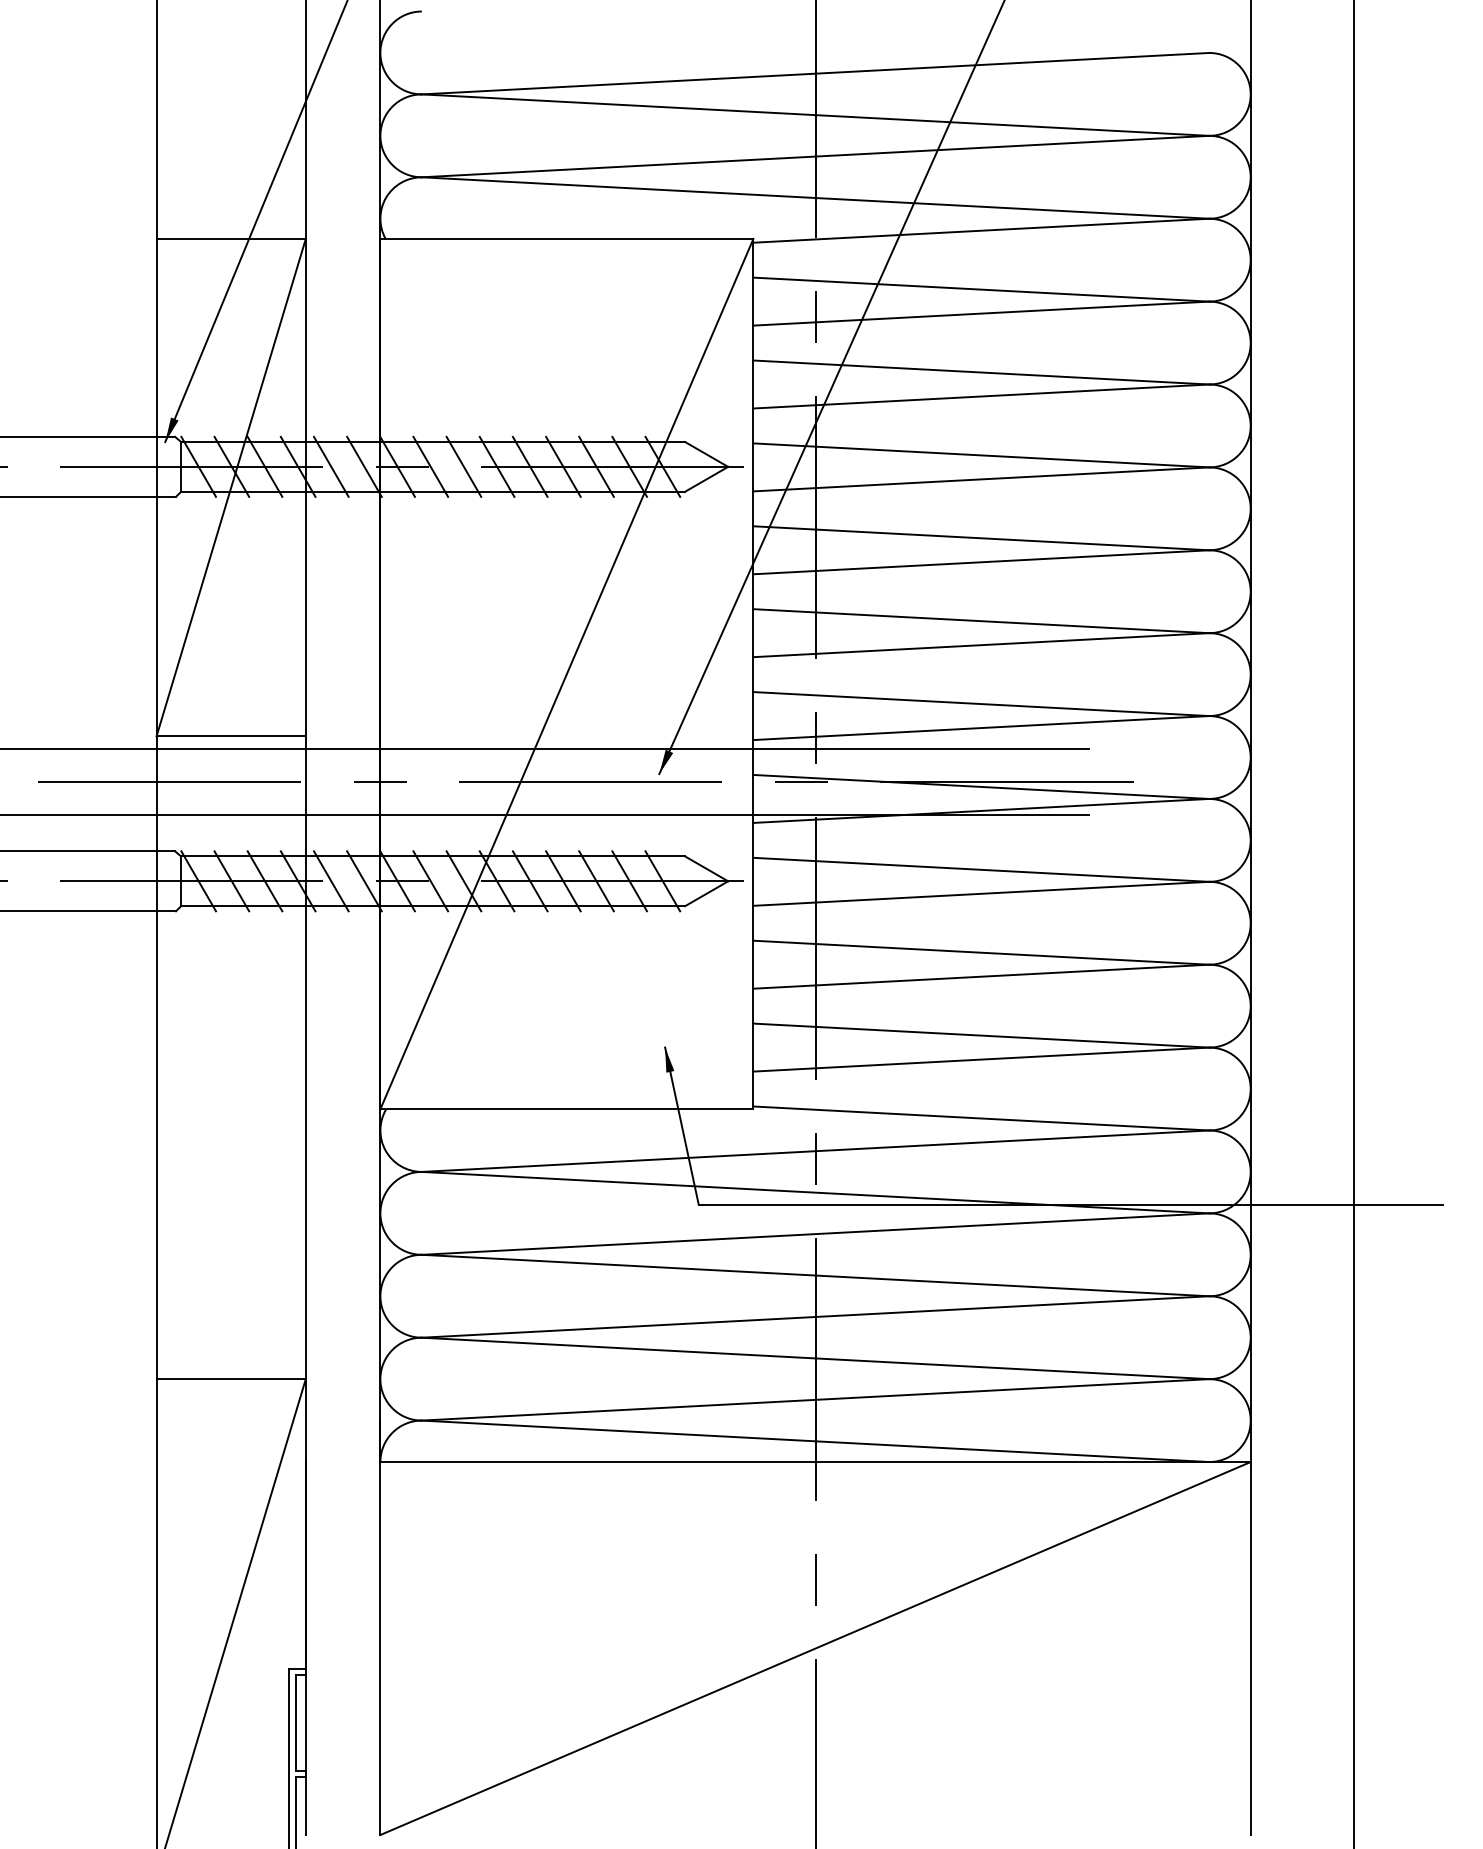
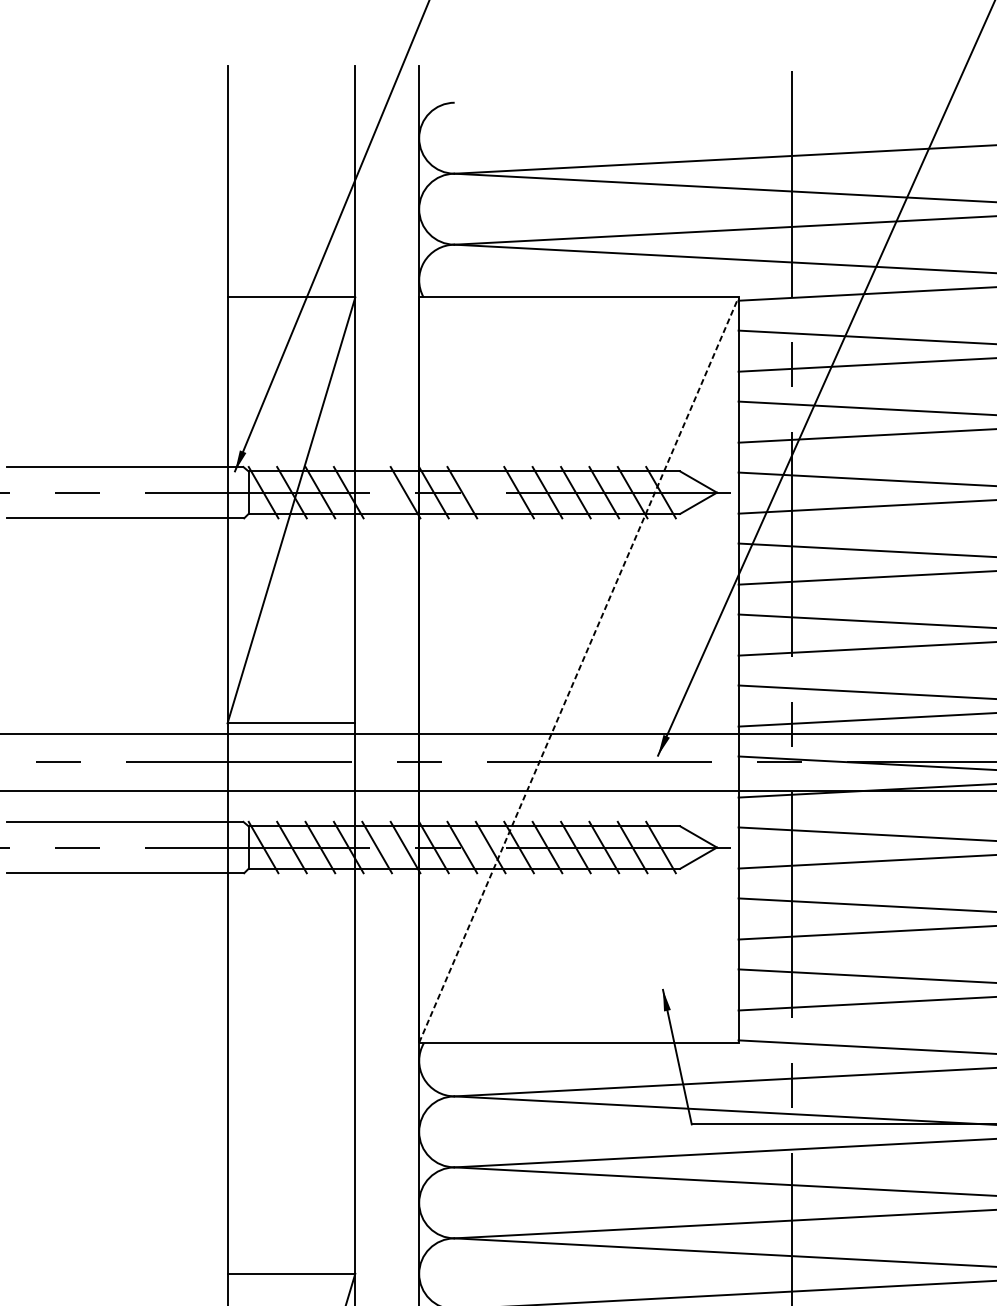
line: (331, 466) -> (377, 492), removed
line: (463, 466) -> (490, 492), removed
line: (567, 673) -> (579, 669), solid -> dashed

